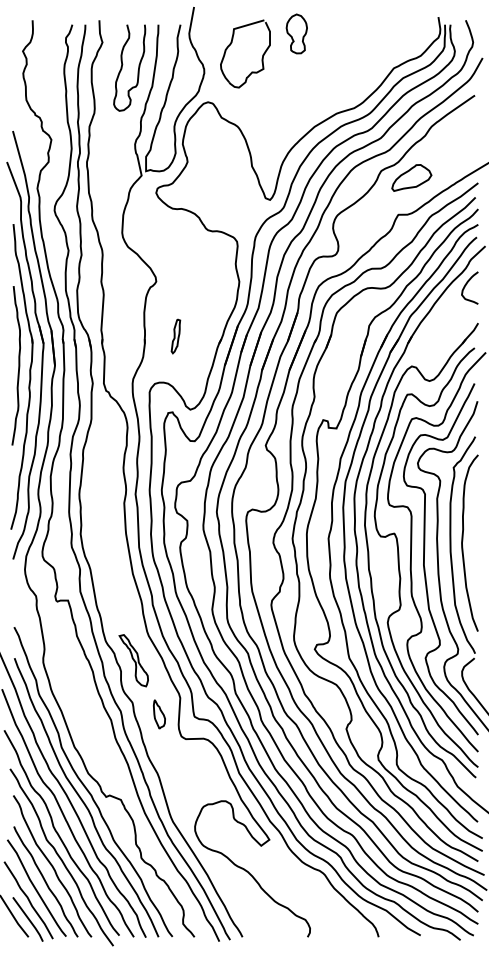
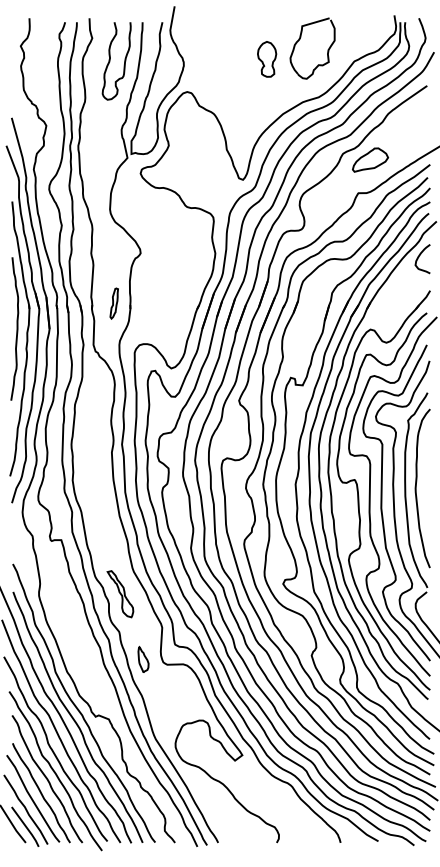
part: (296, 33) -> (266, 58), moved
part: (245, 53) -> (312, 48), moved
part: (175, 336) -> (113, 303), moved
part: (159, 714) -> (143, 659), moved

